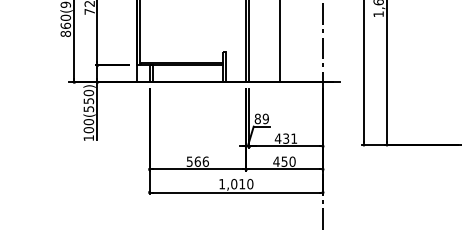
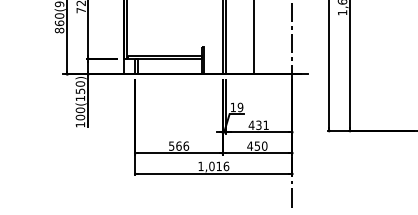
text: (88, 109) -> (80, 98), 100(550) -> 100(150)
text: (258, 119) -> (233, 107), 89 -> 19
text: (250, 183) -> (226, 165), 1,010 -> 1,016

